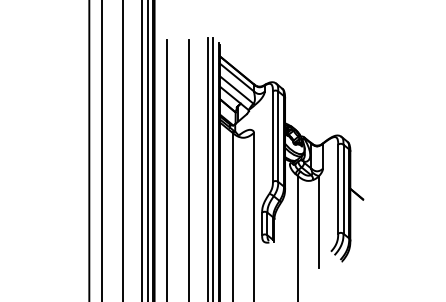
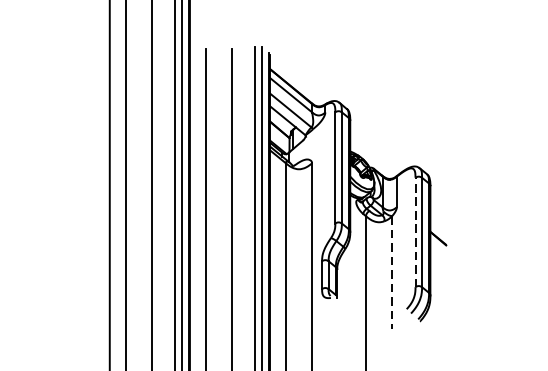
line: (338, 189) -> (415, 232), solid -> dashed
line: (319, 221) -> (392, 272), solid -> dashed

